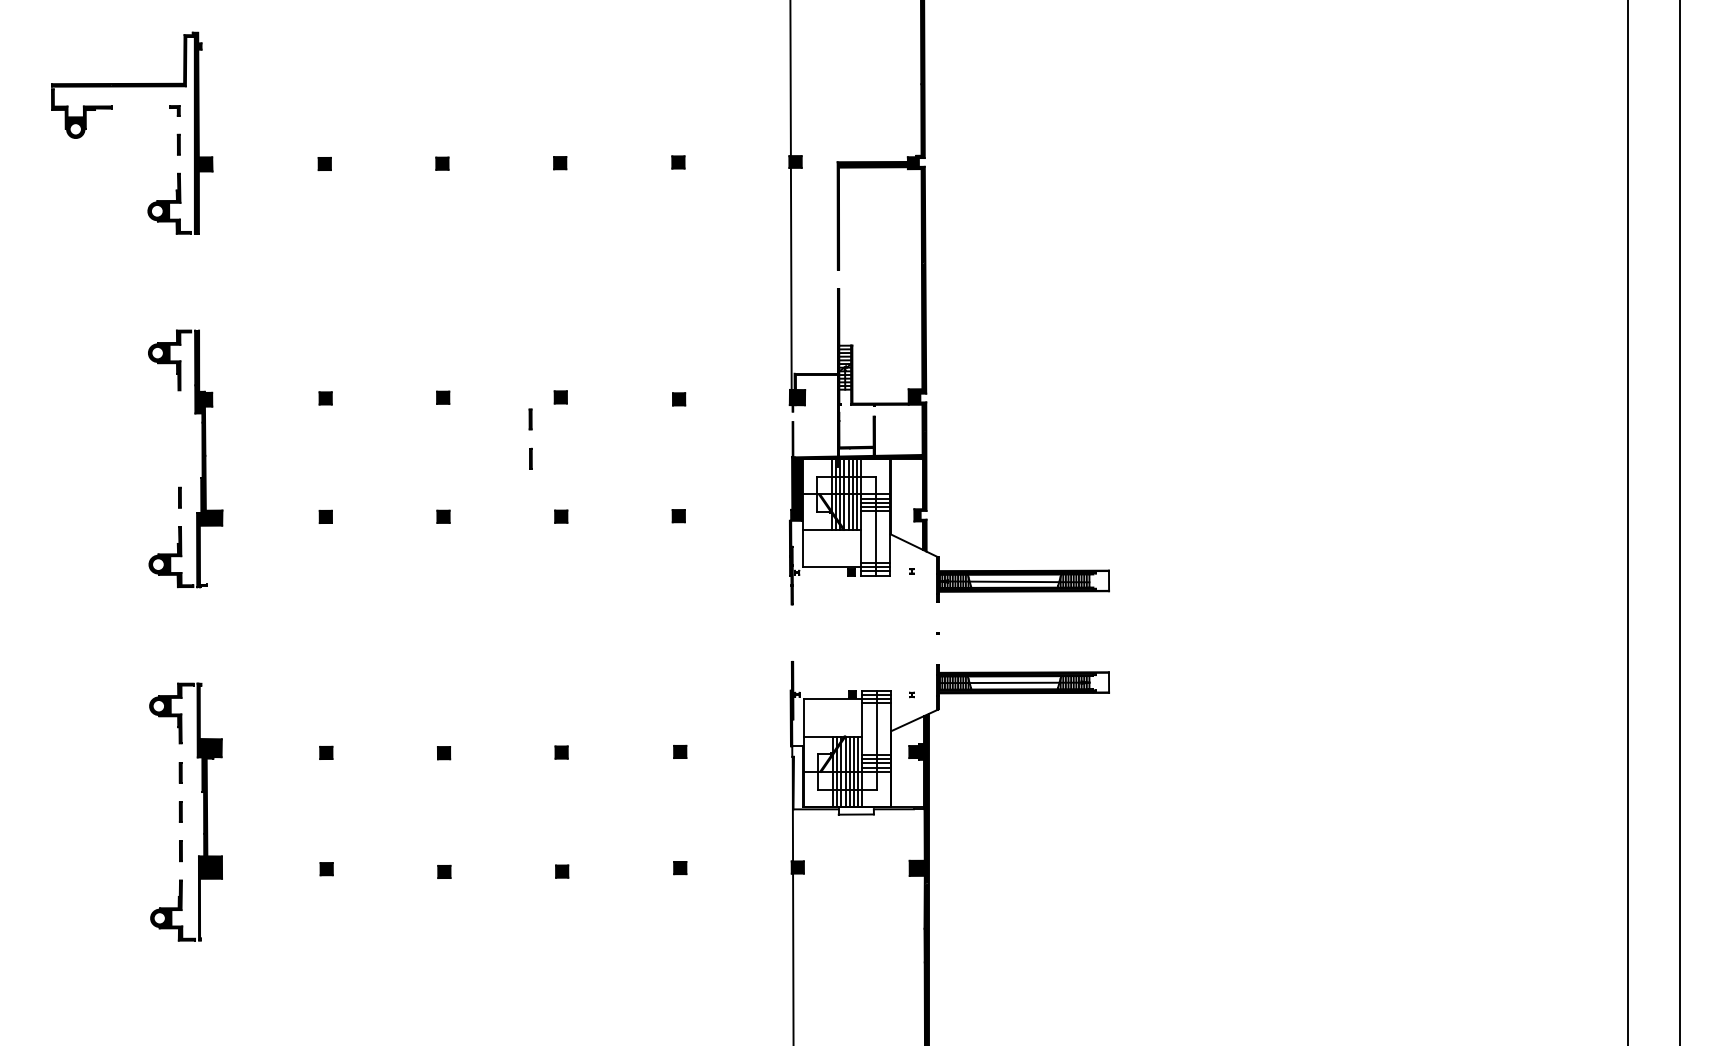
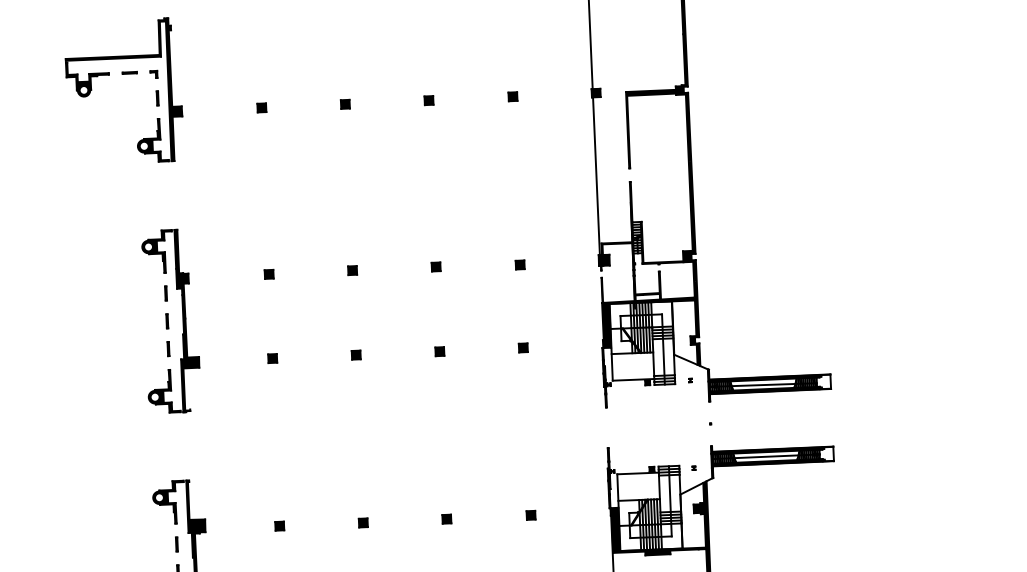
line: (140, 107) -> (129, 73), added
line: (530, 430) -> (166, 301), moved
fill: (858, 780) -> (658, 530), added

